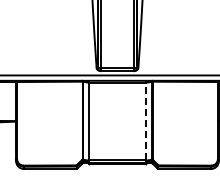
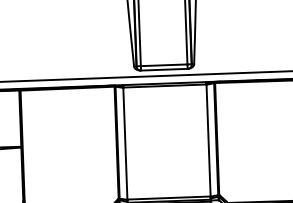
line: (146, 121) -> (208, 140), dashed -> solid

